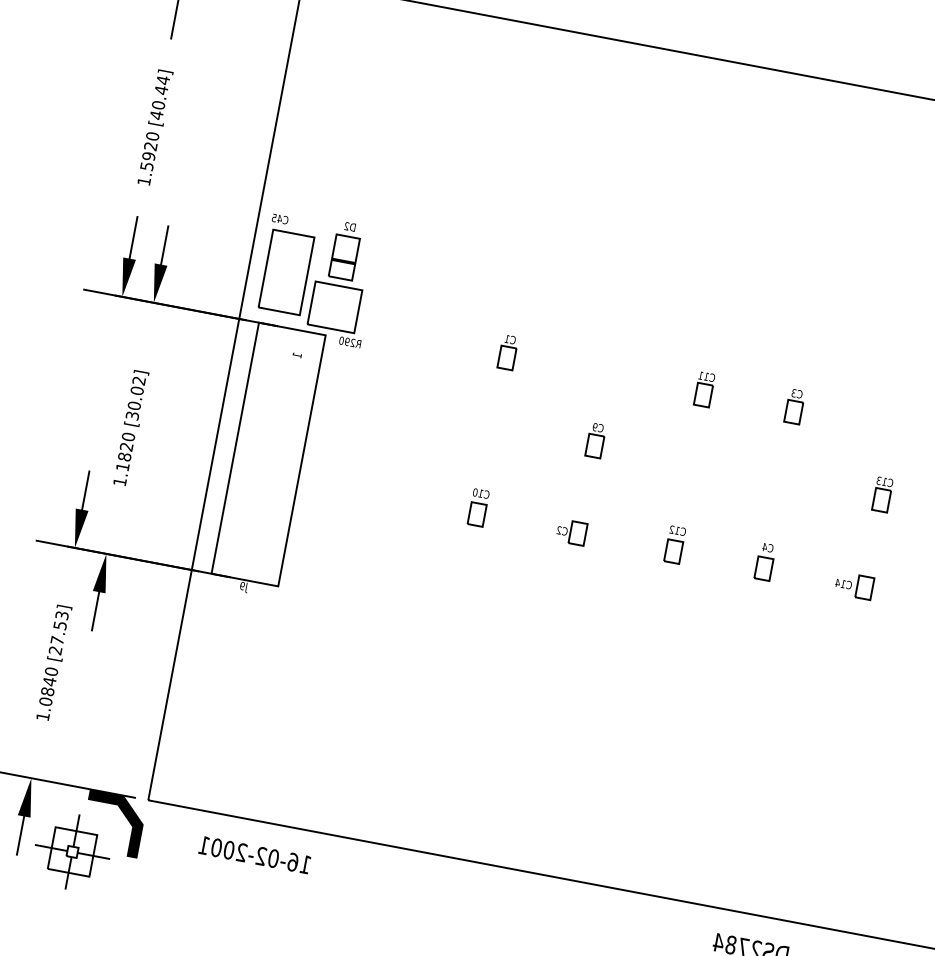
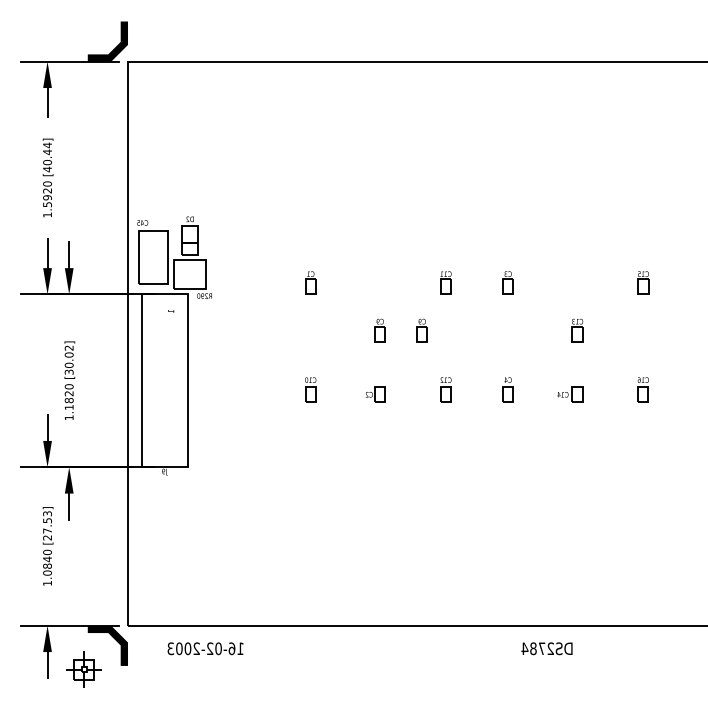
part: (655, 451) -> (421, 330), added
text: (203, 845) -> (170, 648), 16-02-2001 -> 16-02-2003
part: (71, 851) -> (83, 669), size x0.7

